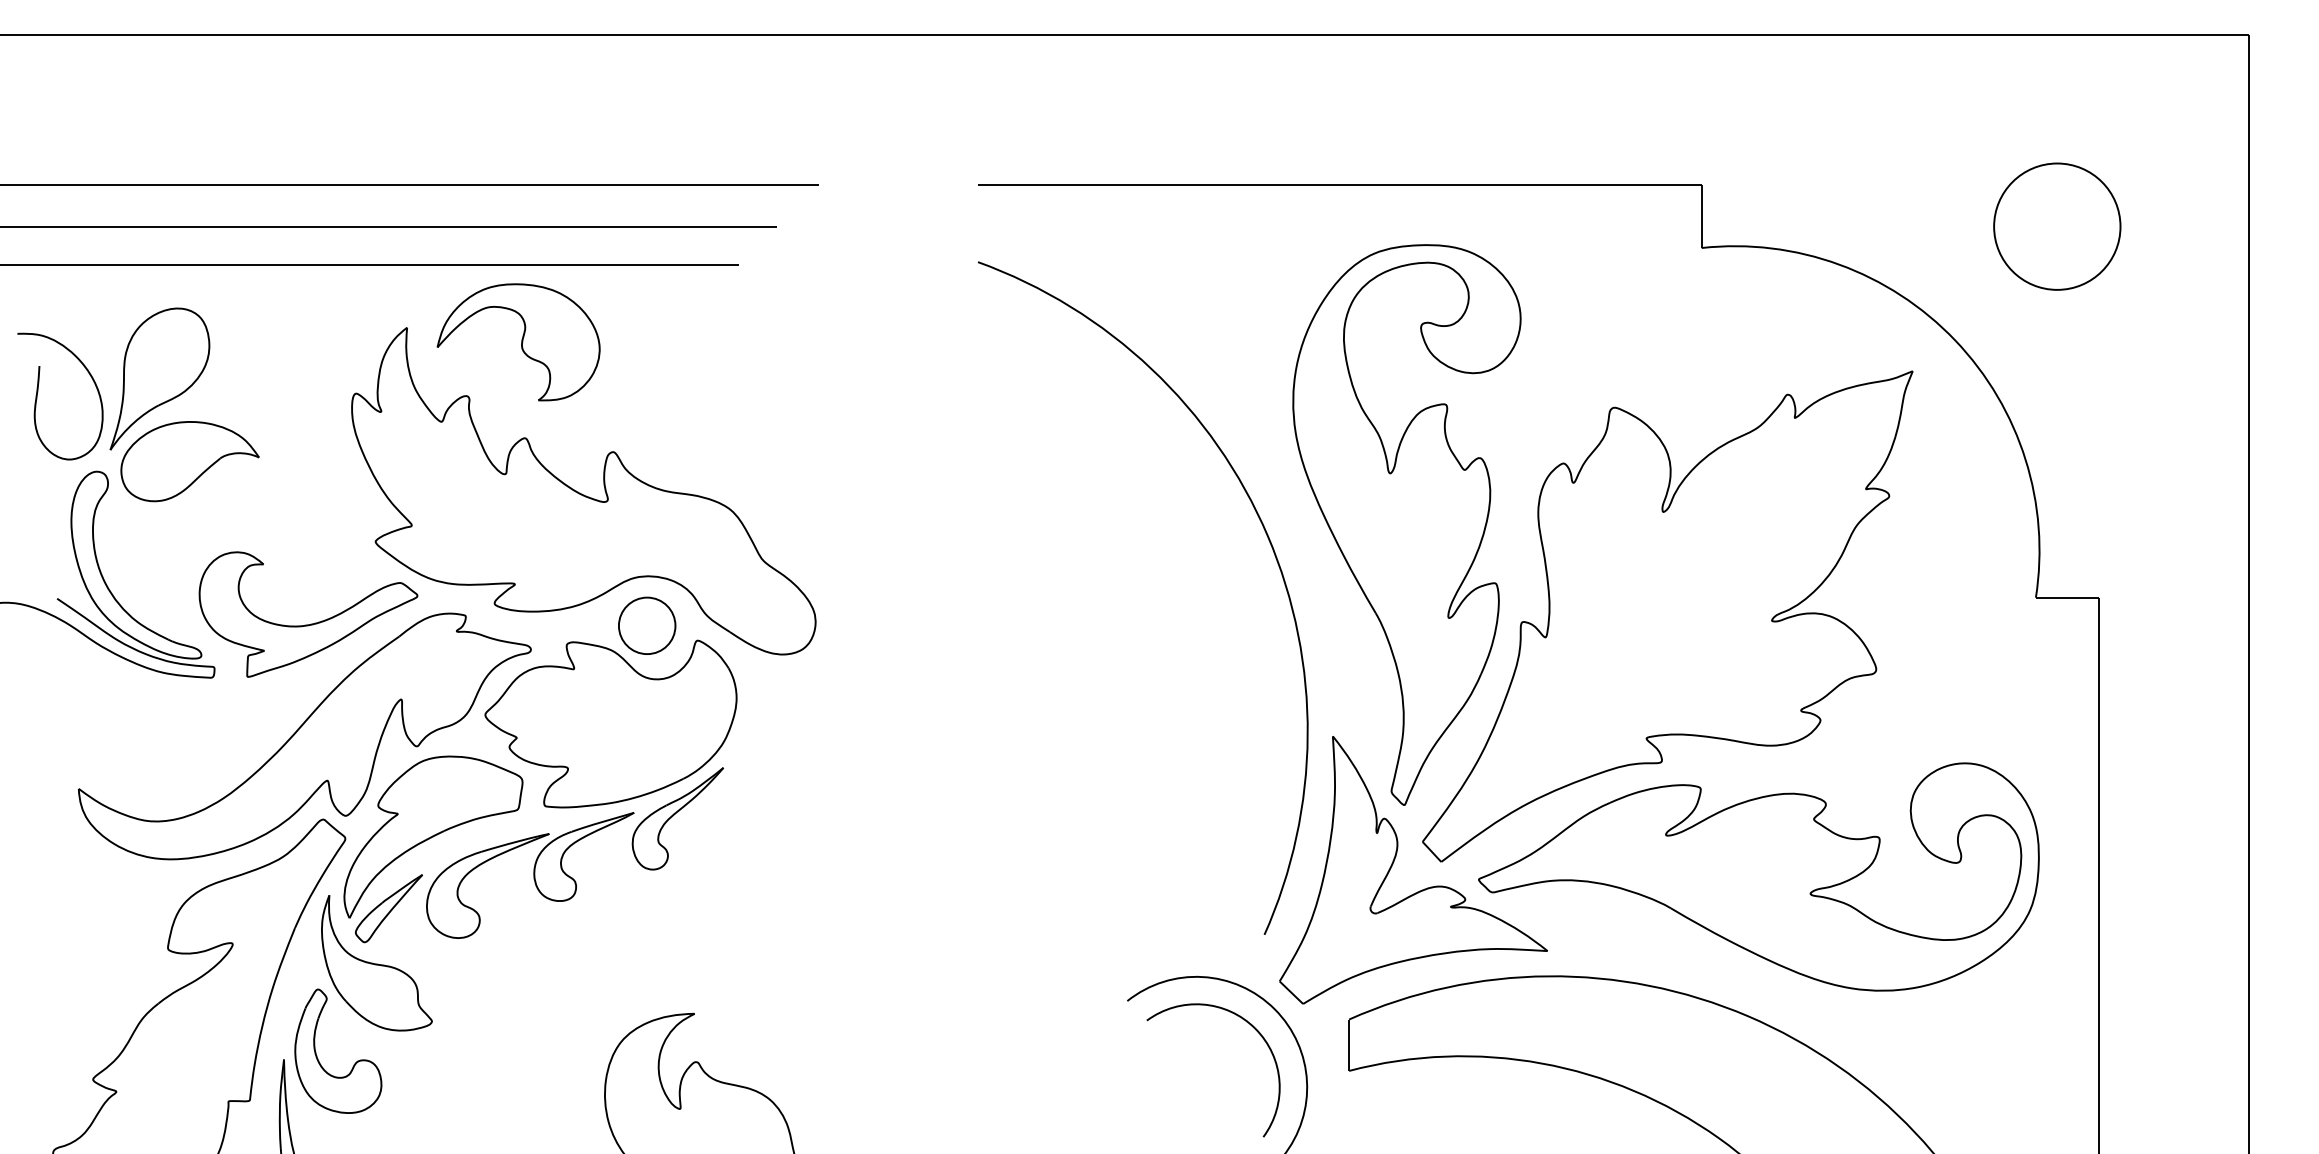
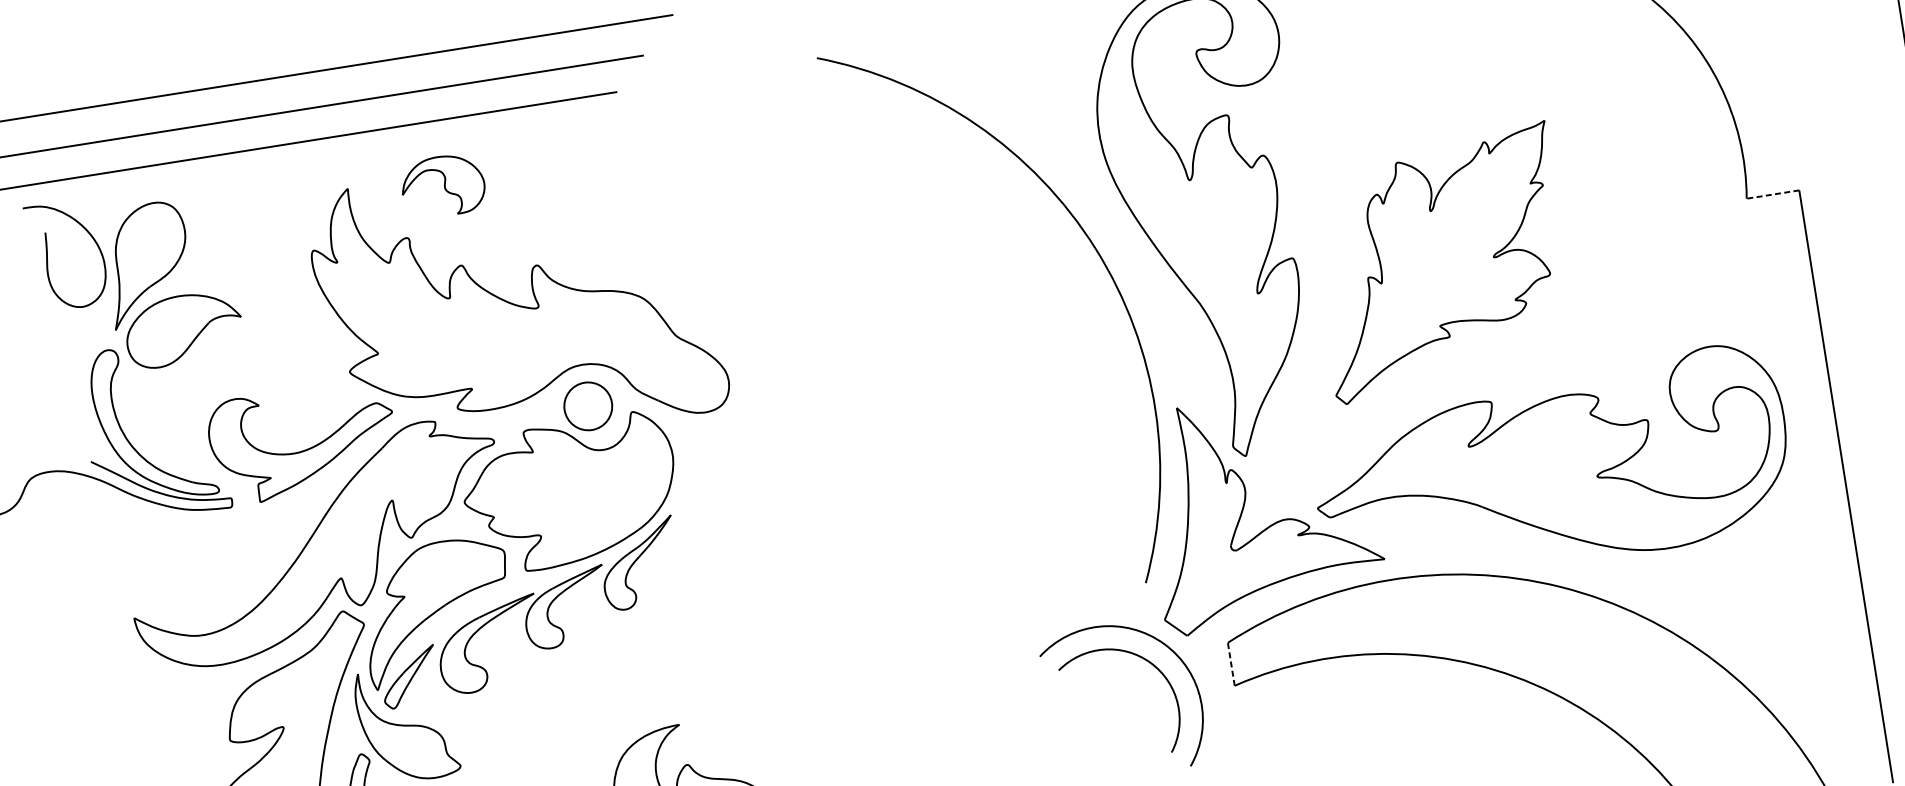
part: (518, 342) -> (443, 186), size x0.6
curve: (38, 392) -> (48, 254), moved
line: (2066, 597) -> (1772, 194), solid -> dashed
part: (1667, 616) -> (1440, 263), size x0.6
line: (1349, 1045) -> (1231, 664), solid -> dashed

